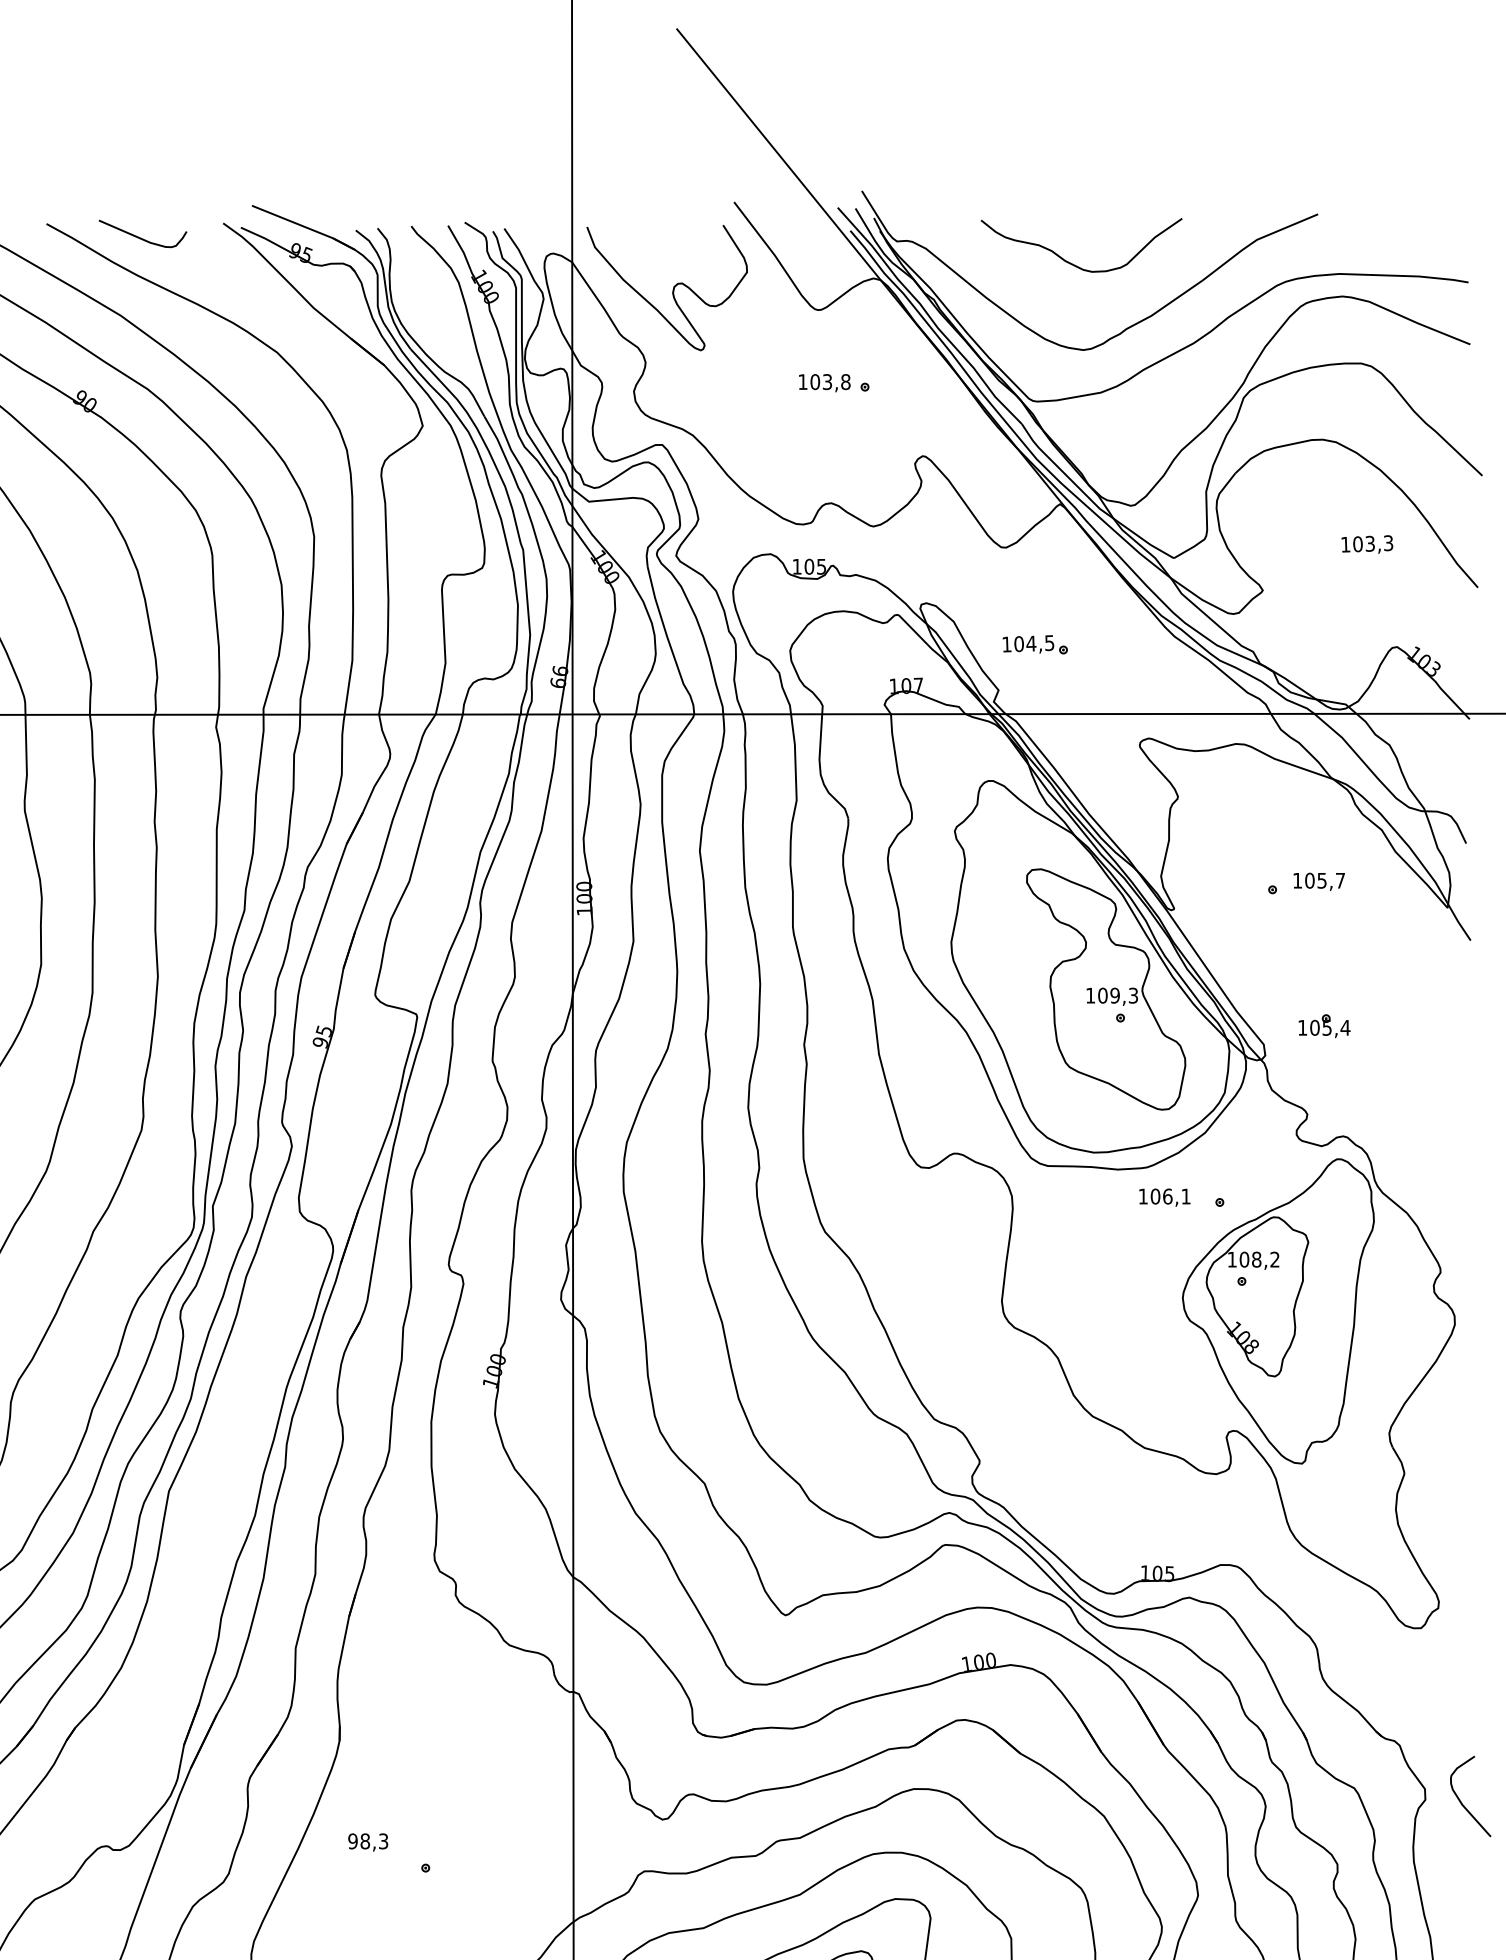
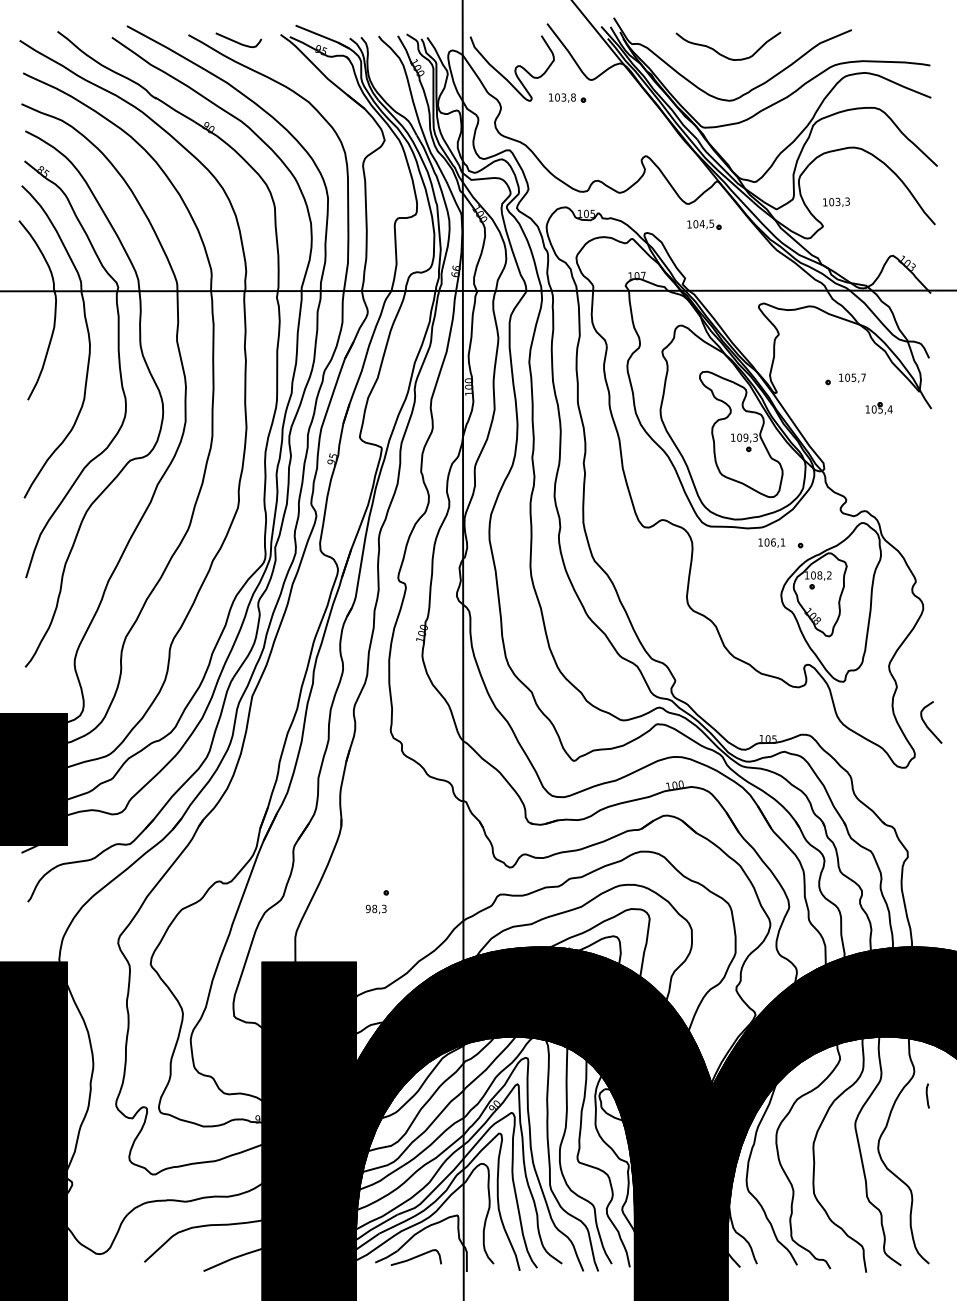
part: (834, 381) -> (567, 97), moved
text: (1367, 542) -> (836, 201), moved
part: (1035, 644) -> (704, 224), moved
part: (1323, 1025) -> (878, 408), moved
curve: (1463, 1802) -> (927, 725), moved
text: (366, 1842) -> (375, 909), moved

